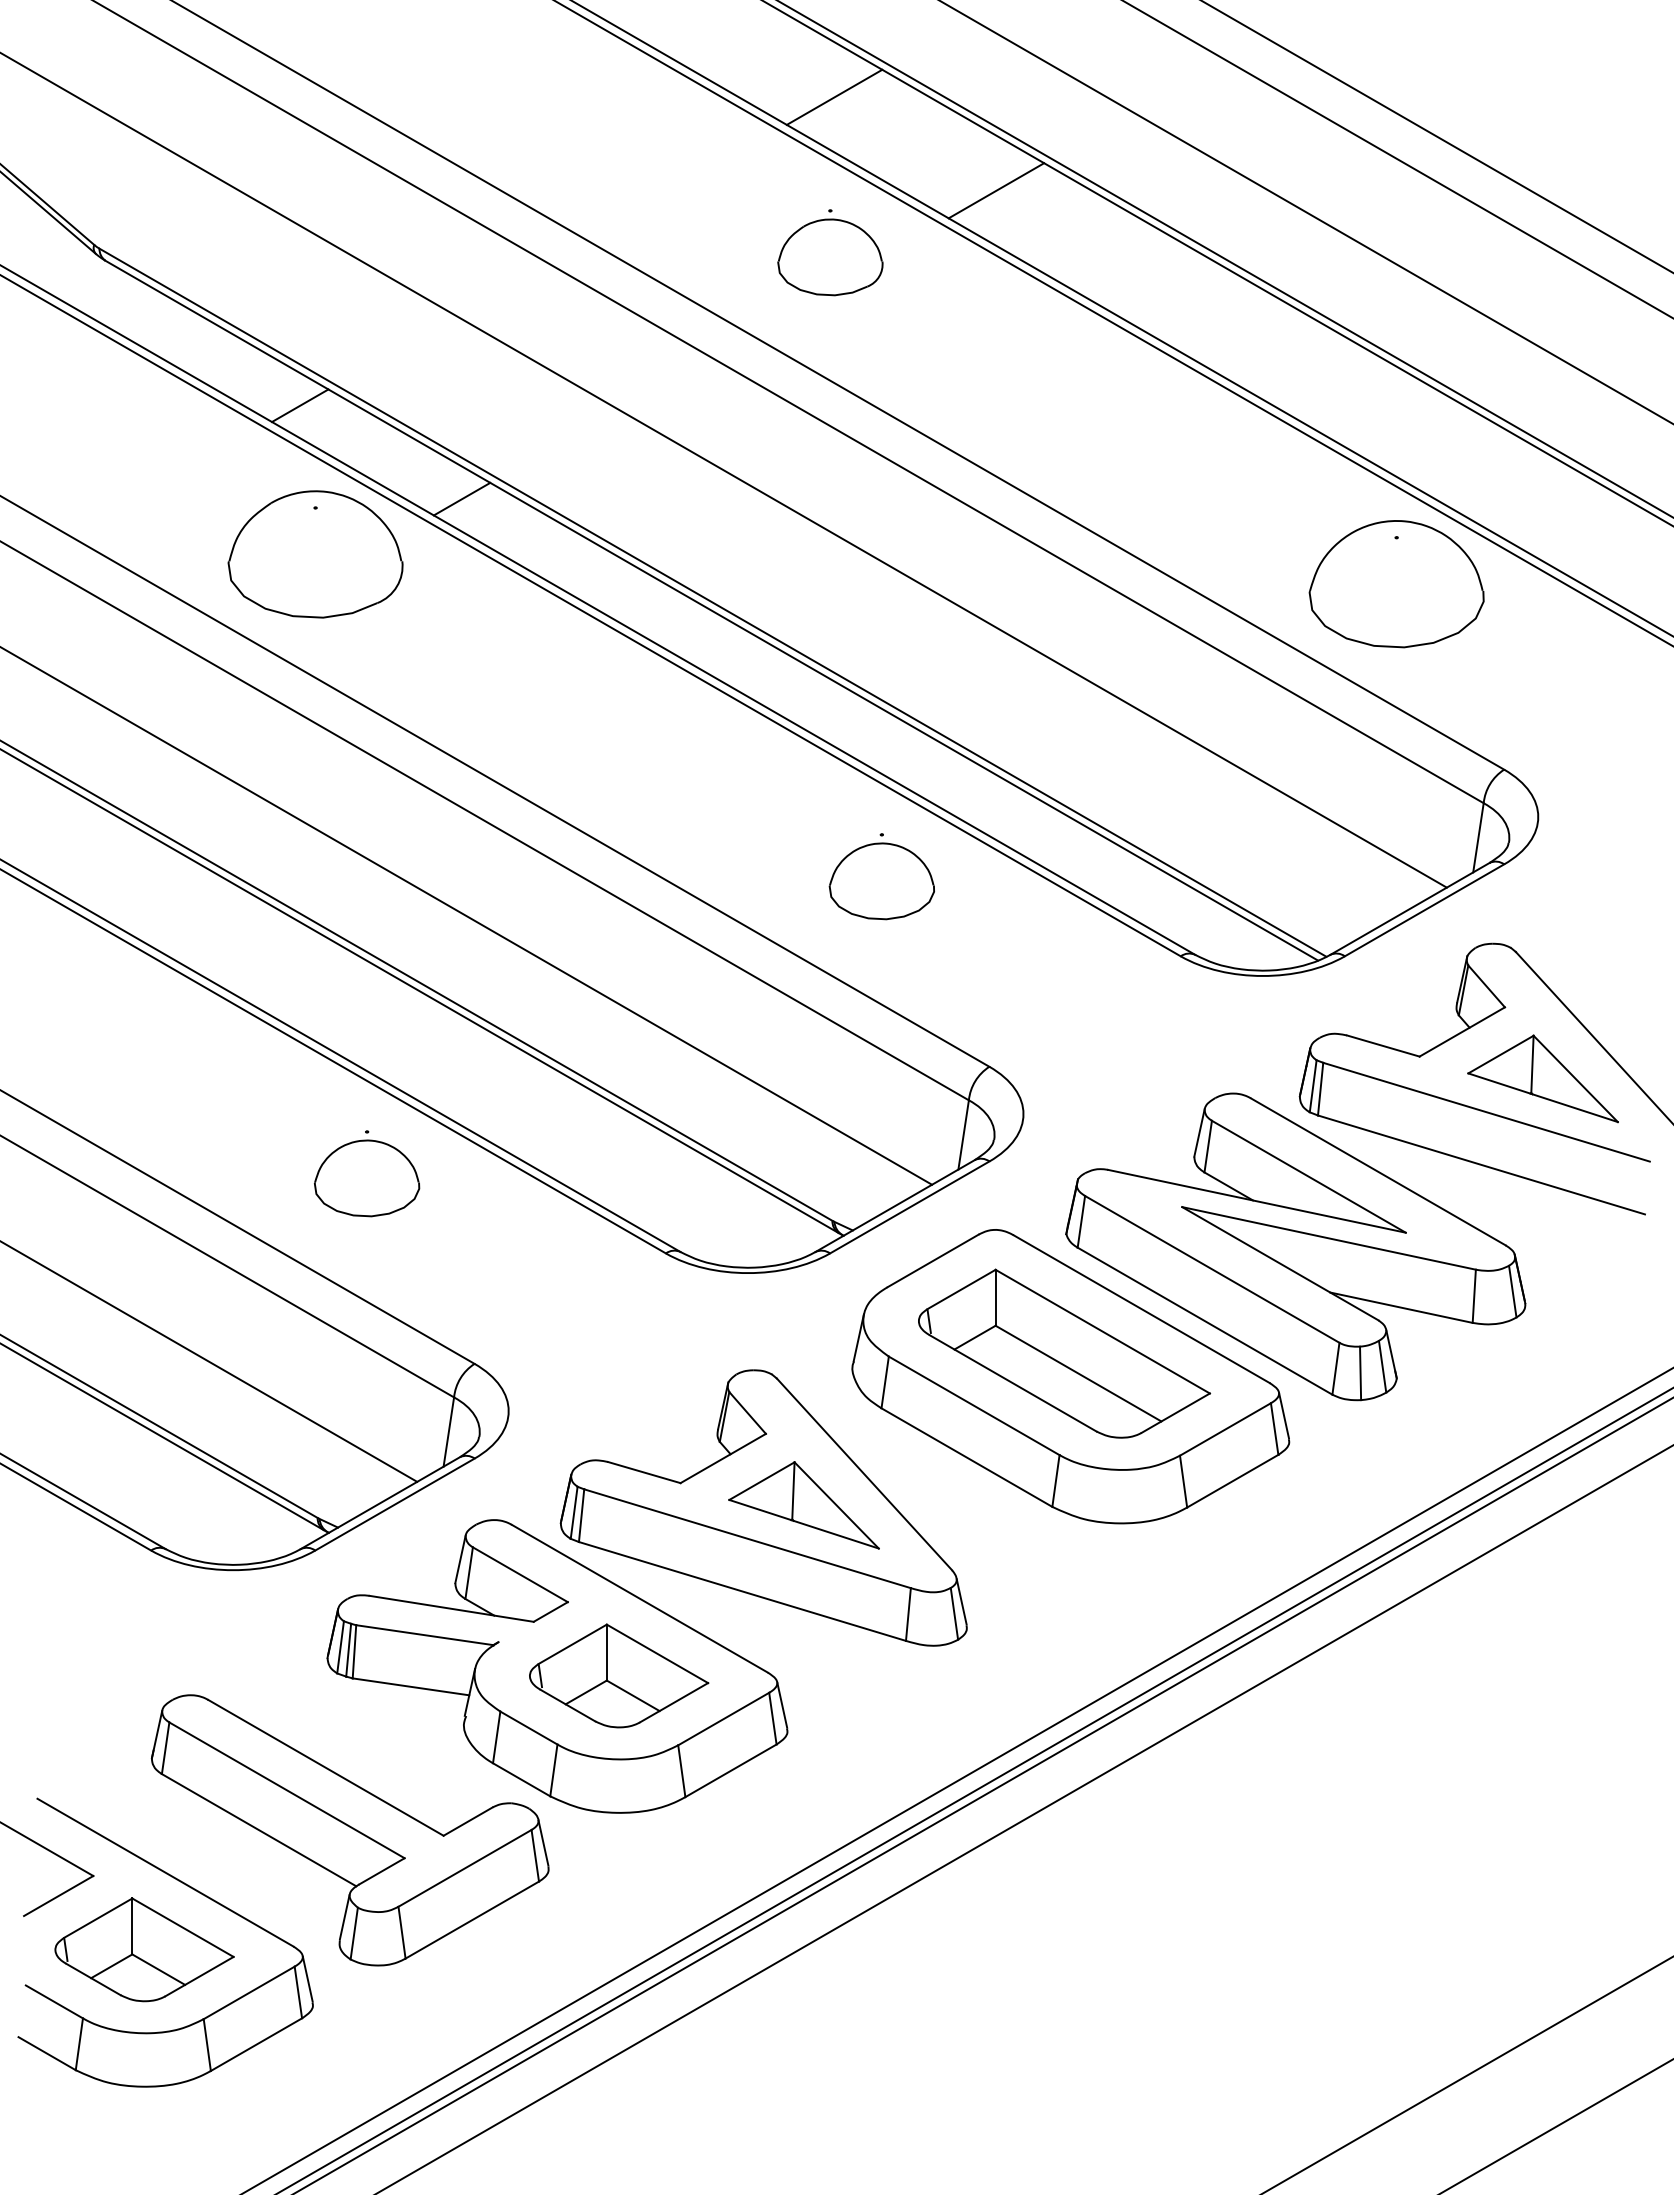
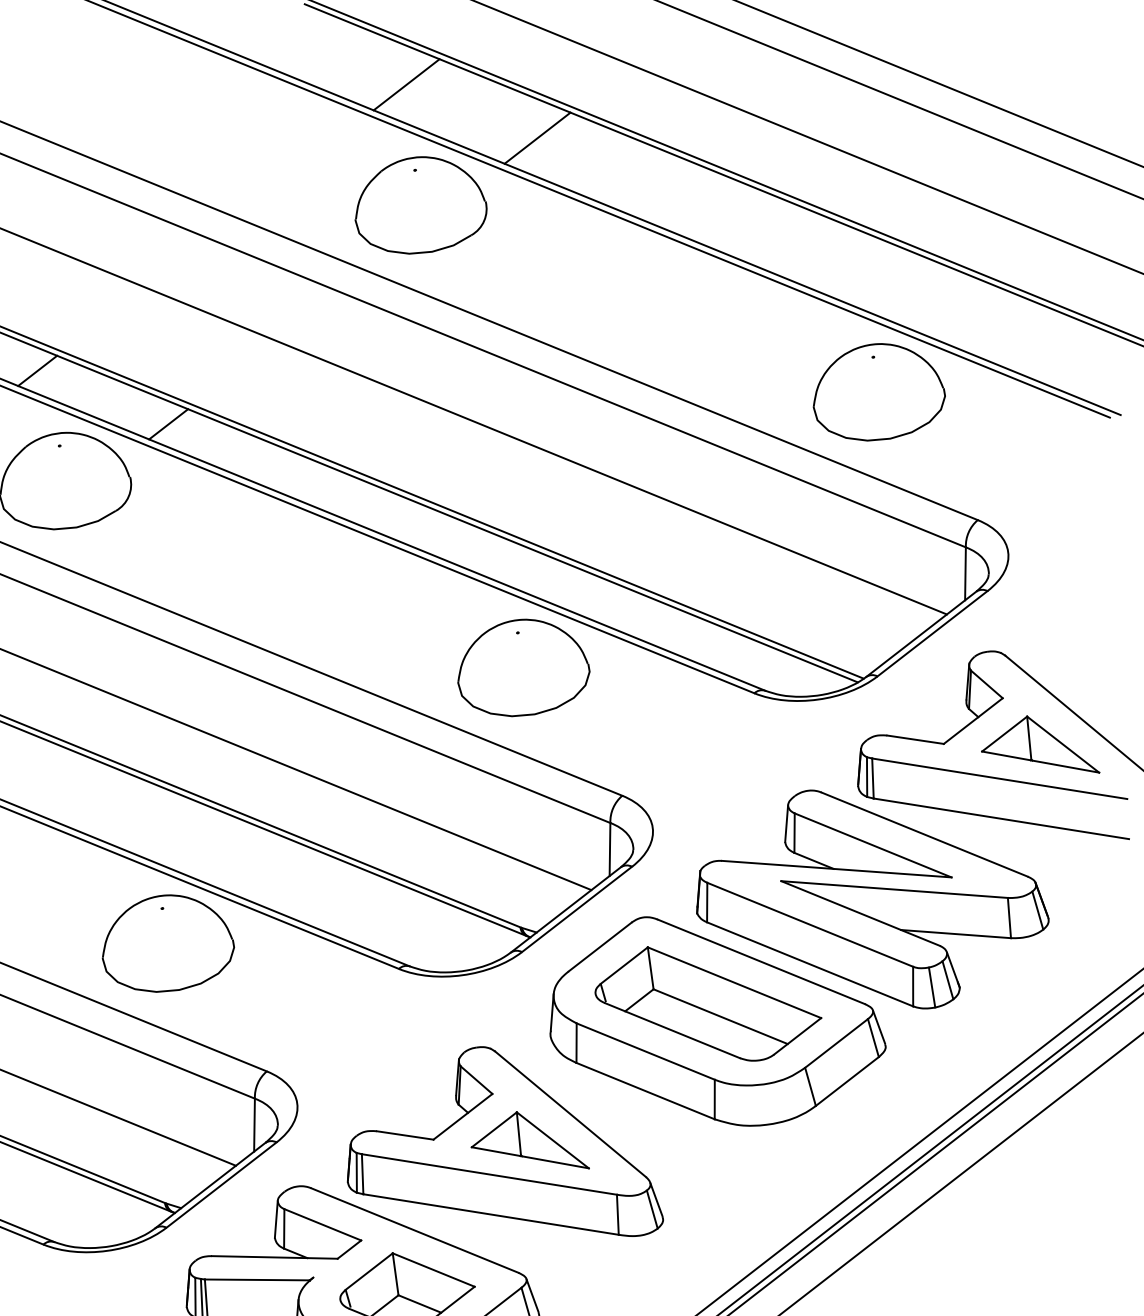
part: (830, 257) -> (420, 205), size x1.67
part: (881, 881) -> (522, 667), size x1.67
part: (366, 1178) -> (166, 943), size x1.67

